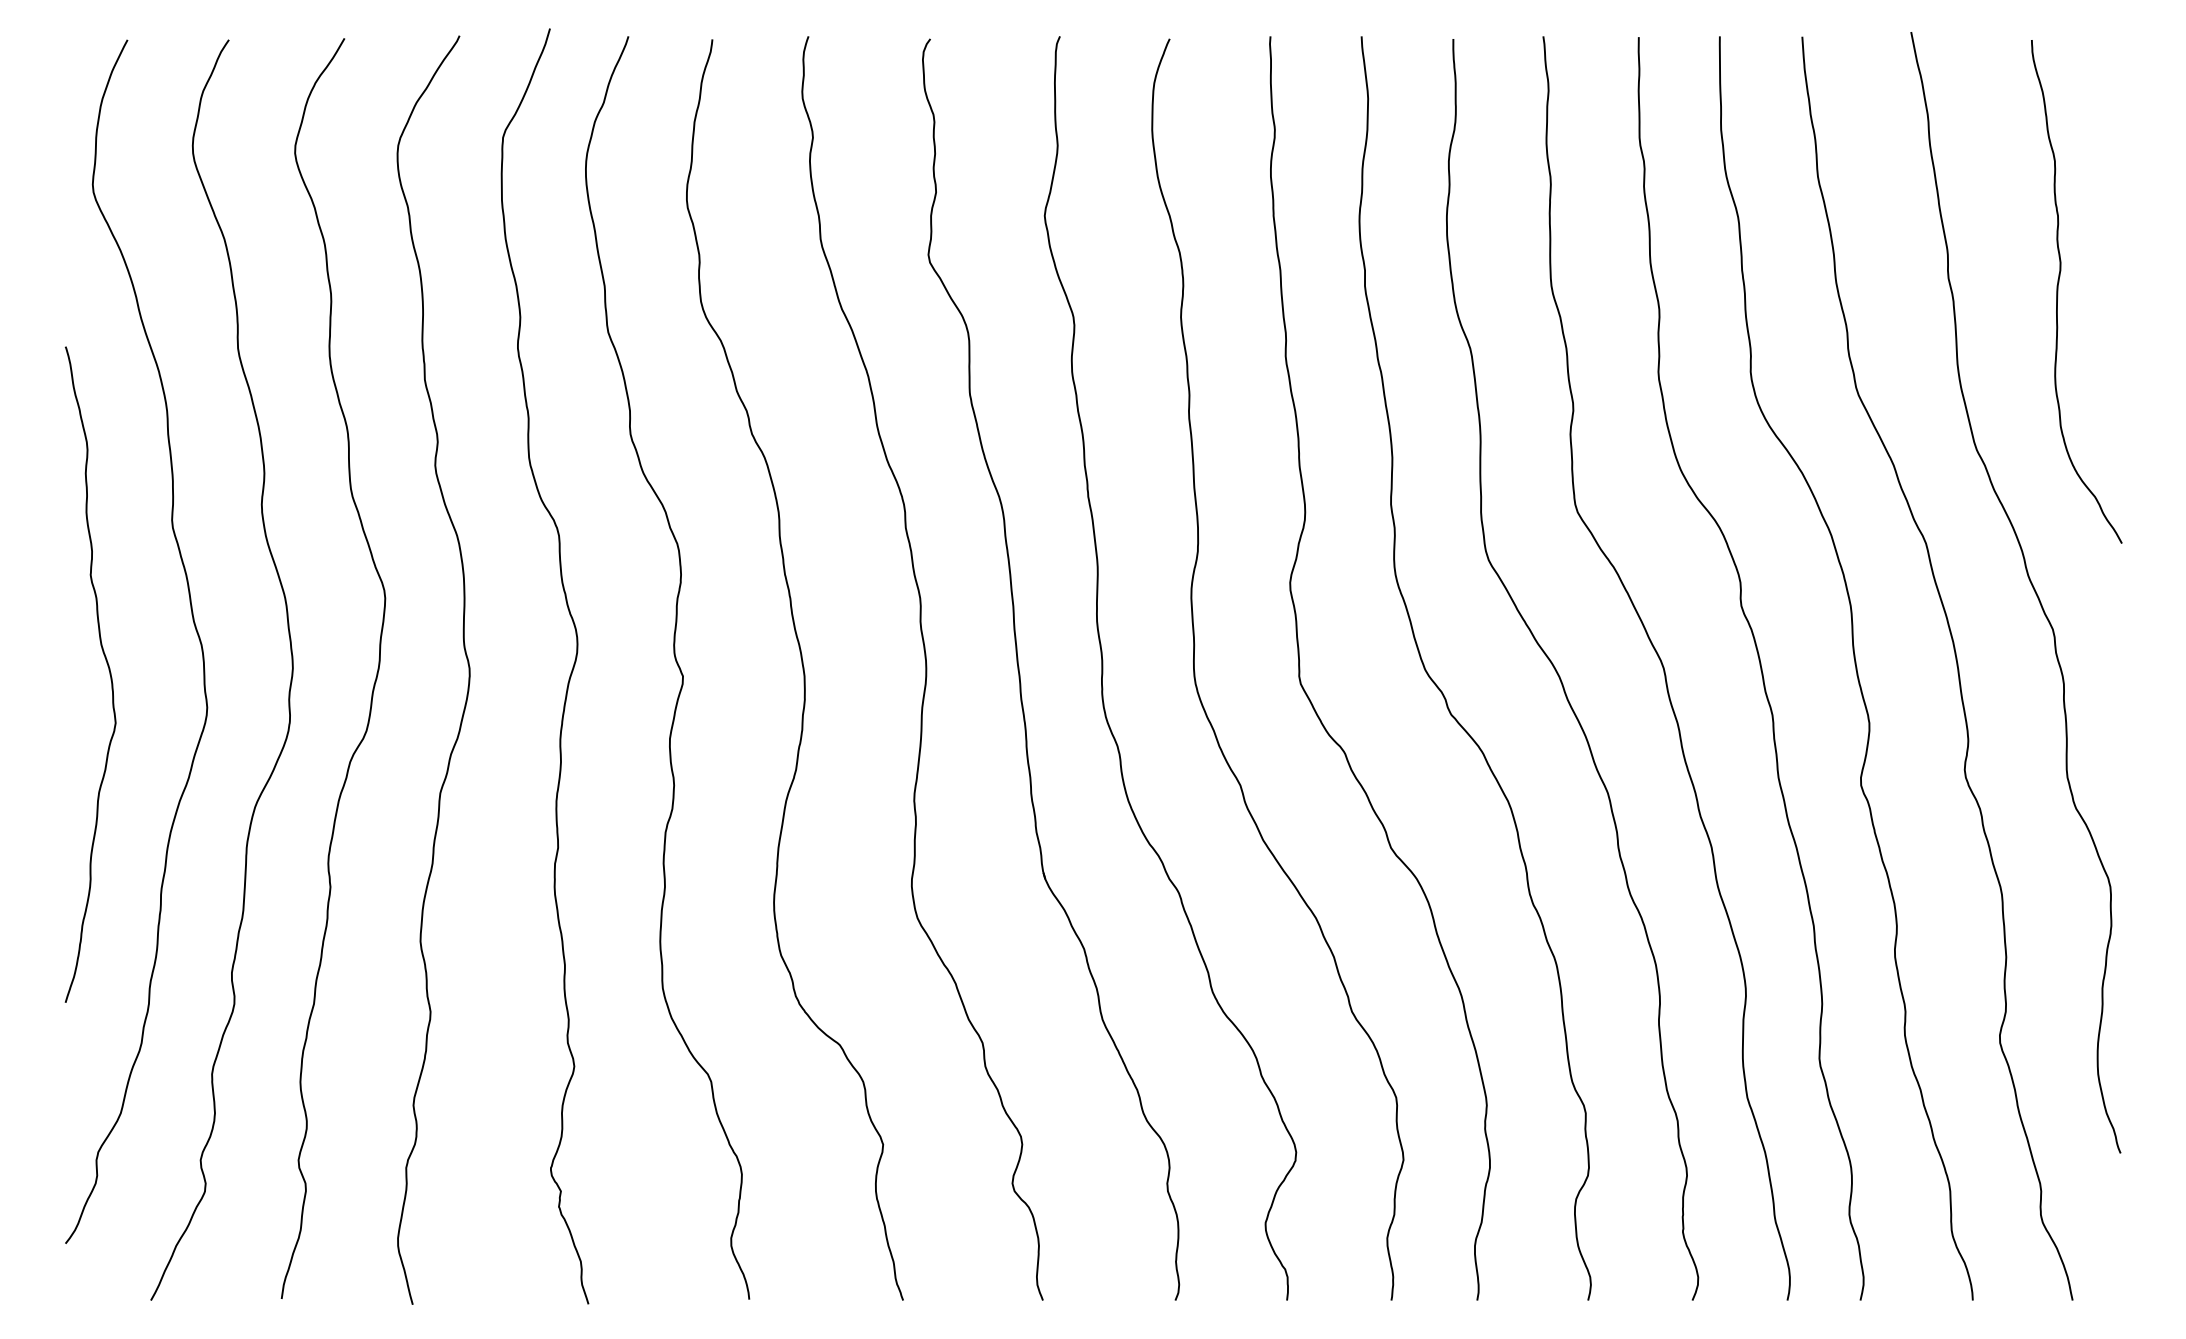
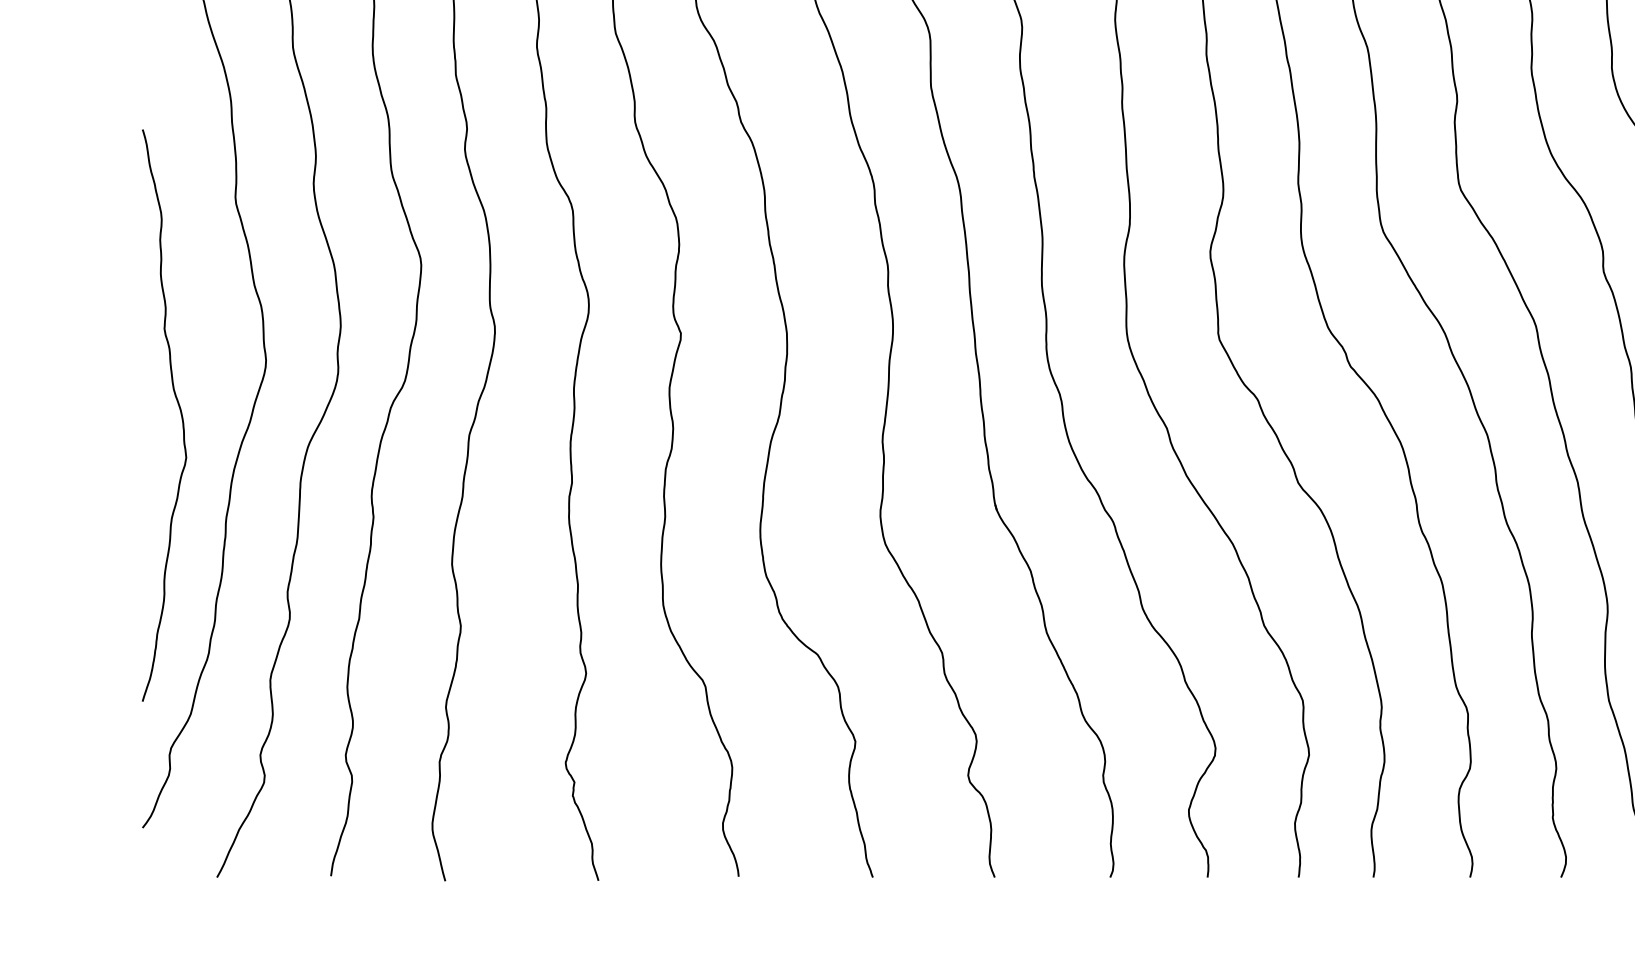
curve: (108, 670) -> (180, 411), moved

